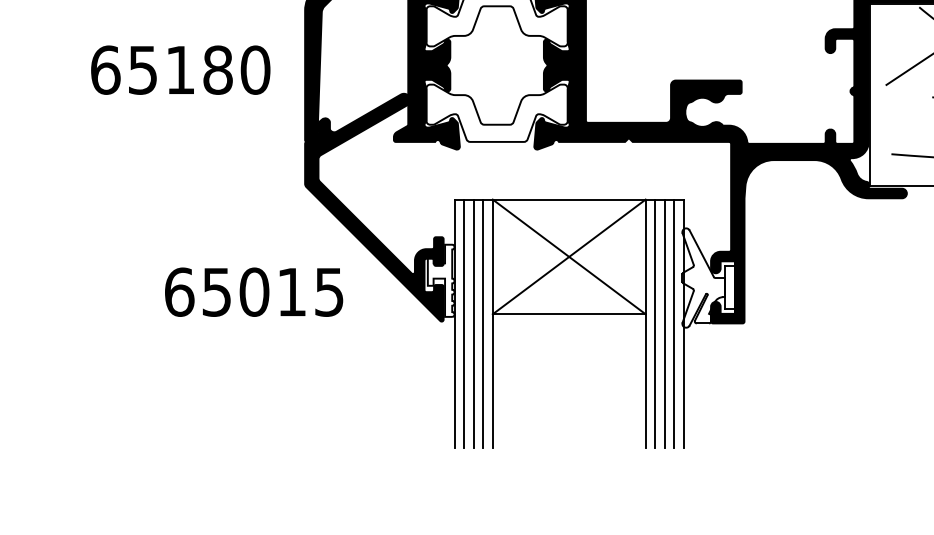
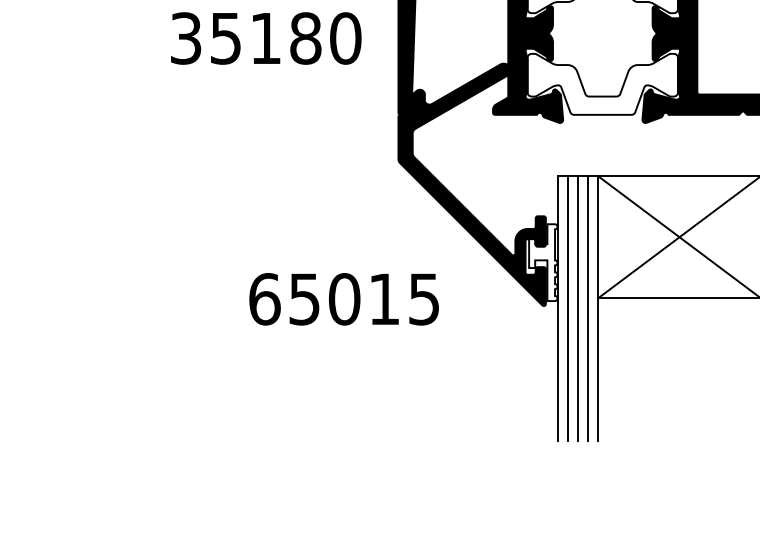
text: (105, 69) -> (186, 37), 65180 -> 35180
text: (254, 291) -> (344, 298), moved

